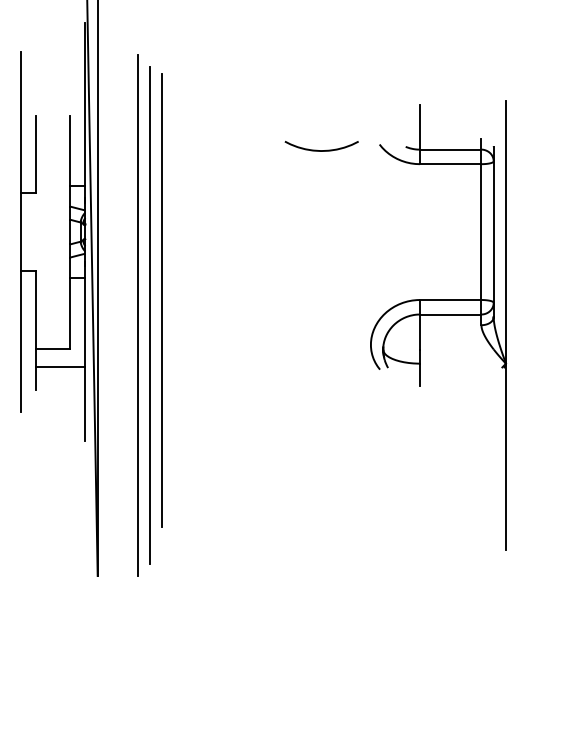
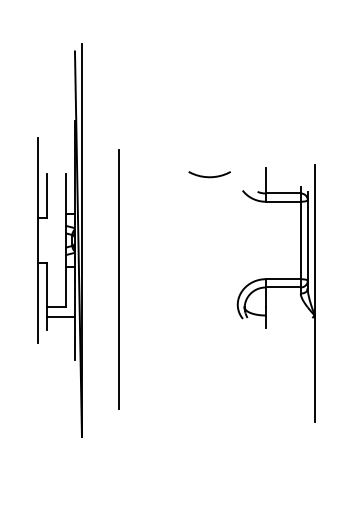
curve: (321, 149) -> (209, 176), moved
line: (137, 314) -> (104, 287), removed
line: (149, 314) -> (111, 287), removed

